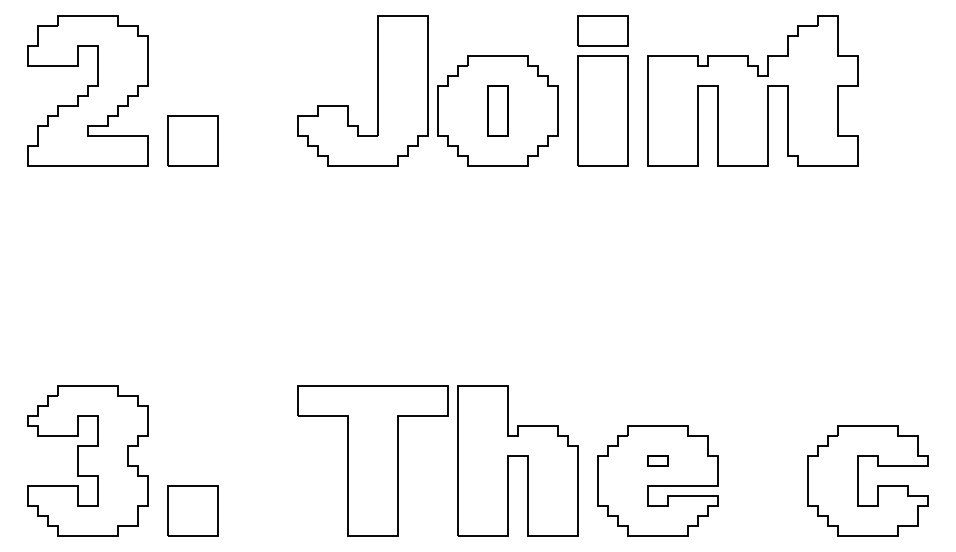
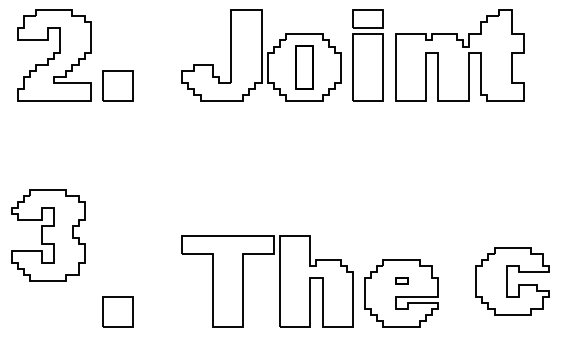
part: (496, 110) -> (303, 67), size x1.4
part: (89, 461) -> (48, 235), moved
part: (866, 480) -> (512, 281), moved

